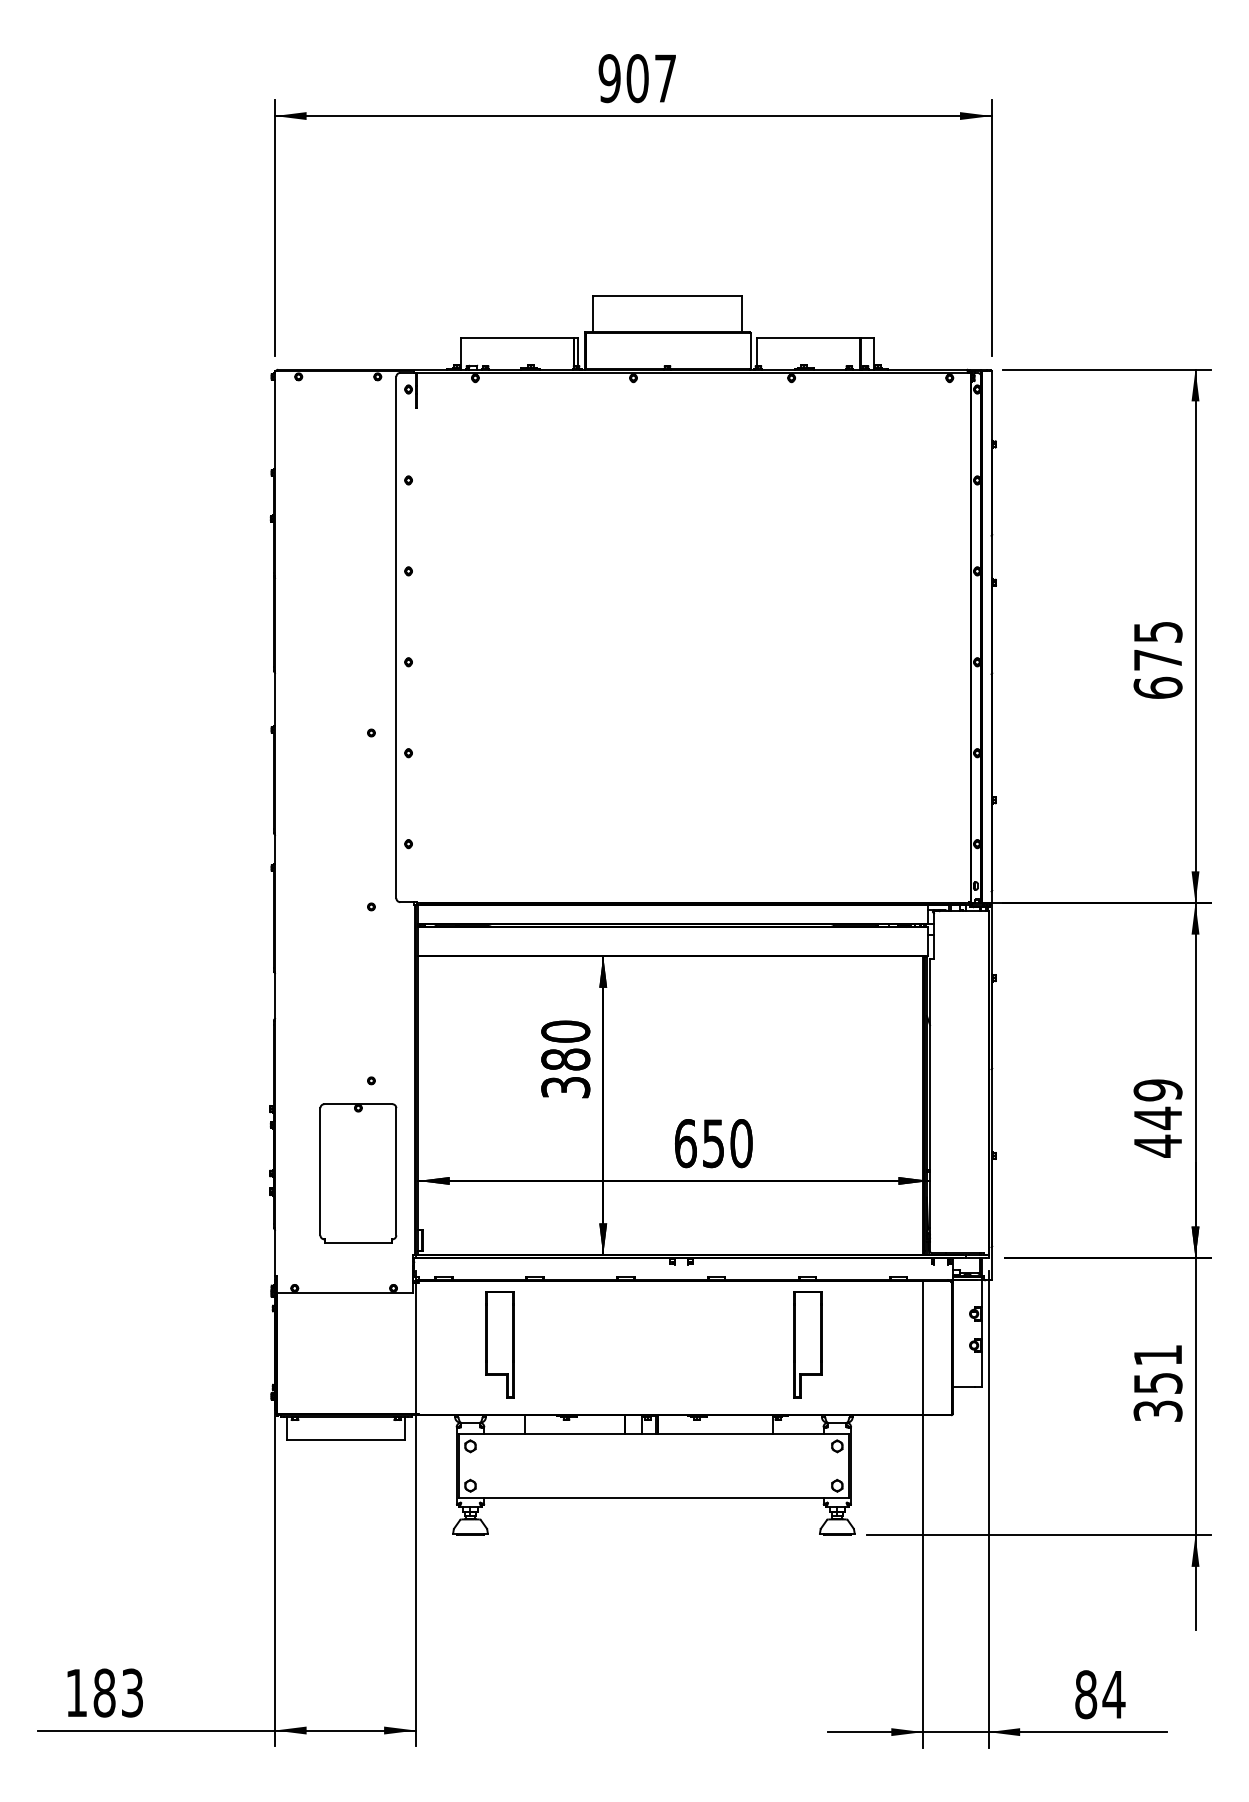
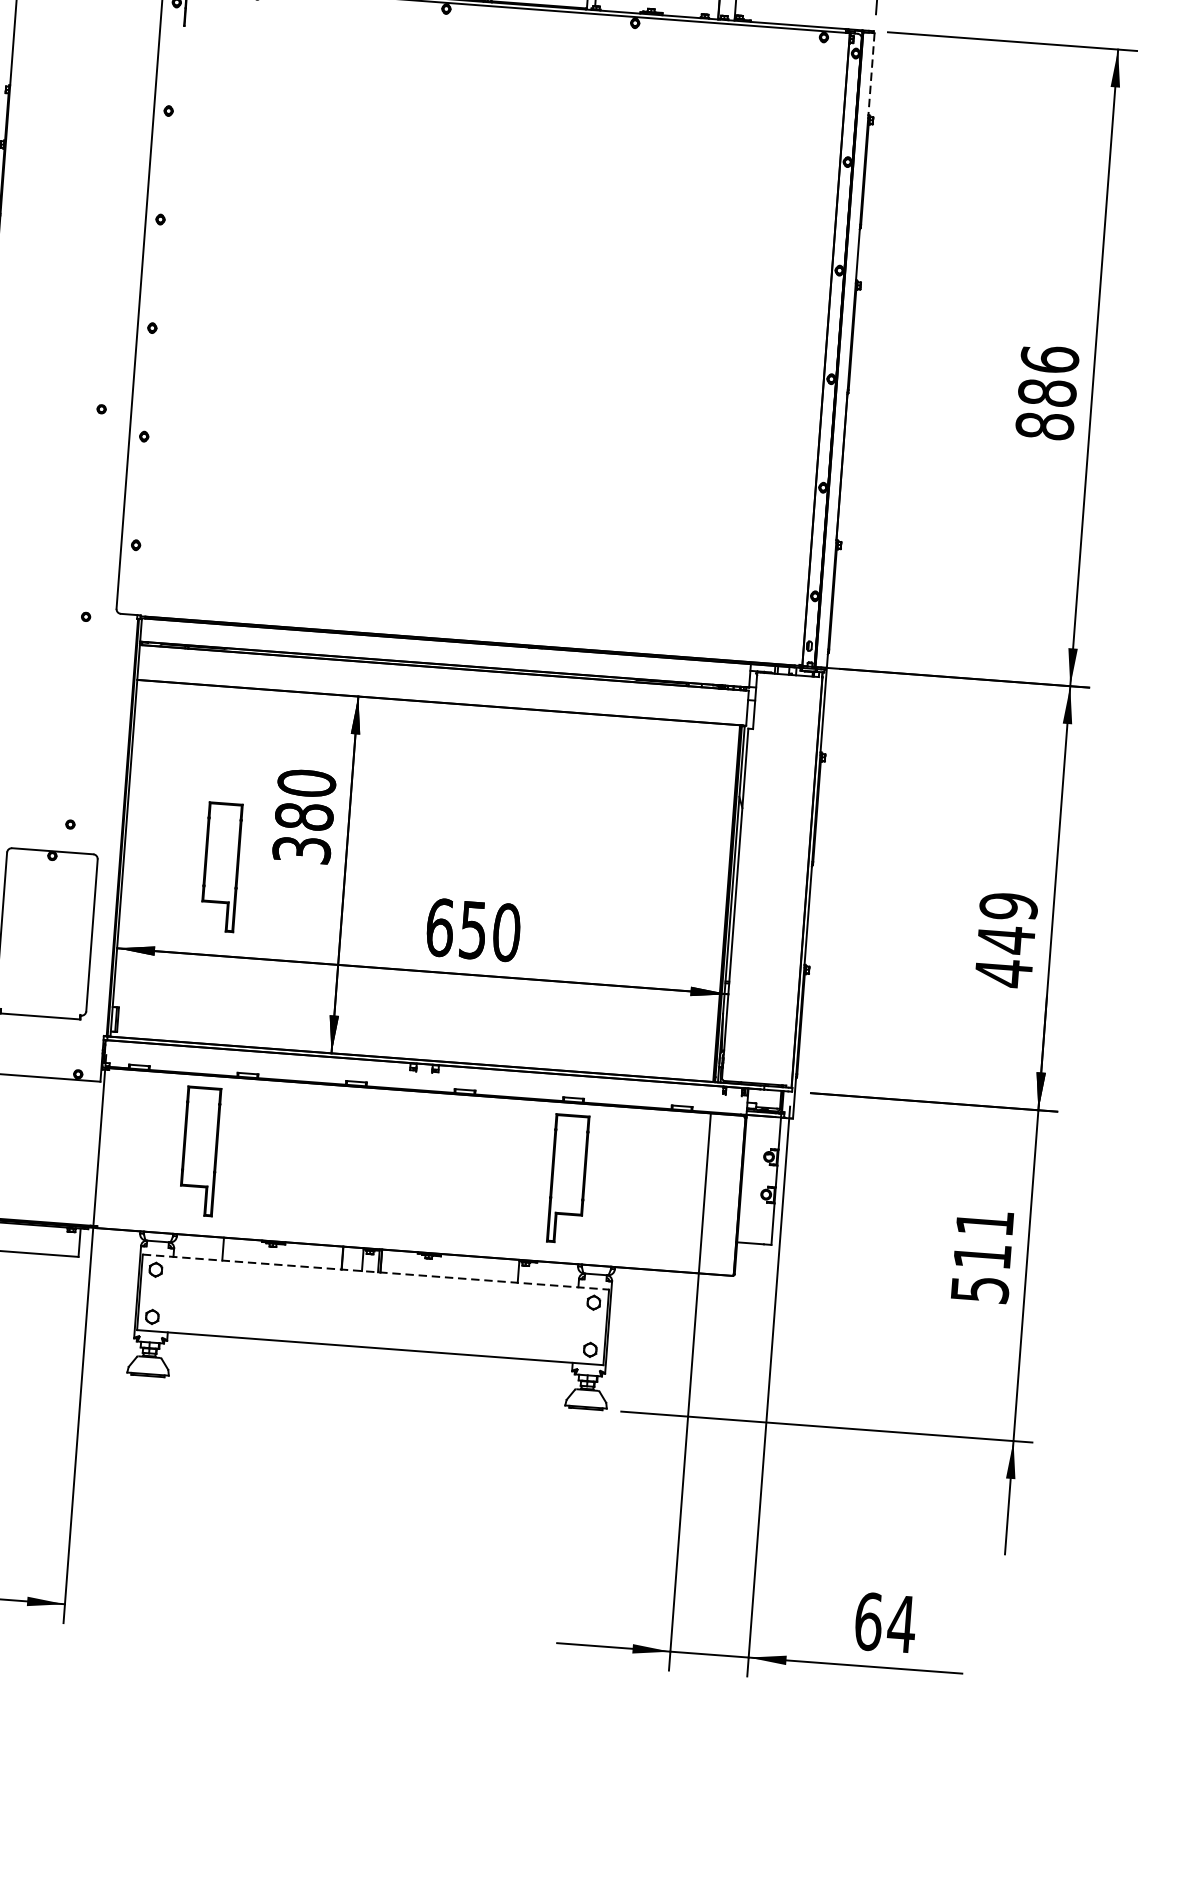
line: (991, 405) -> (871, 73), solid -> dashed
text: (1157, 659) -> (1046, 392), 675 -> 886
part: (499, 1106) -> (221, 866), added
text: (1157, 1397) -> (980, 1273), 351 -> 511
line: (654, 1434) -> (376, 1272), solid -> dashed
text: (1086, 1694) -> (869, 1621), 84 -> 64

